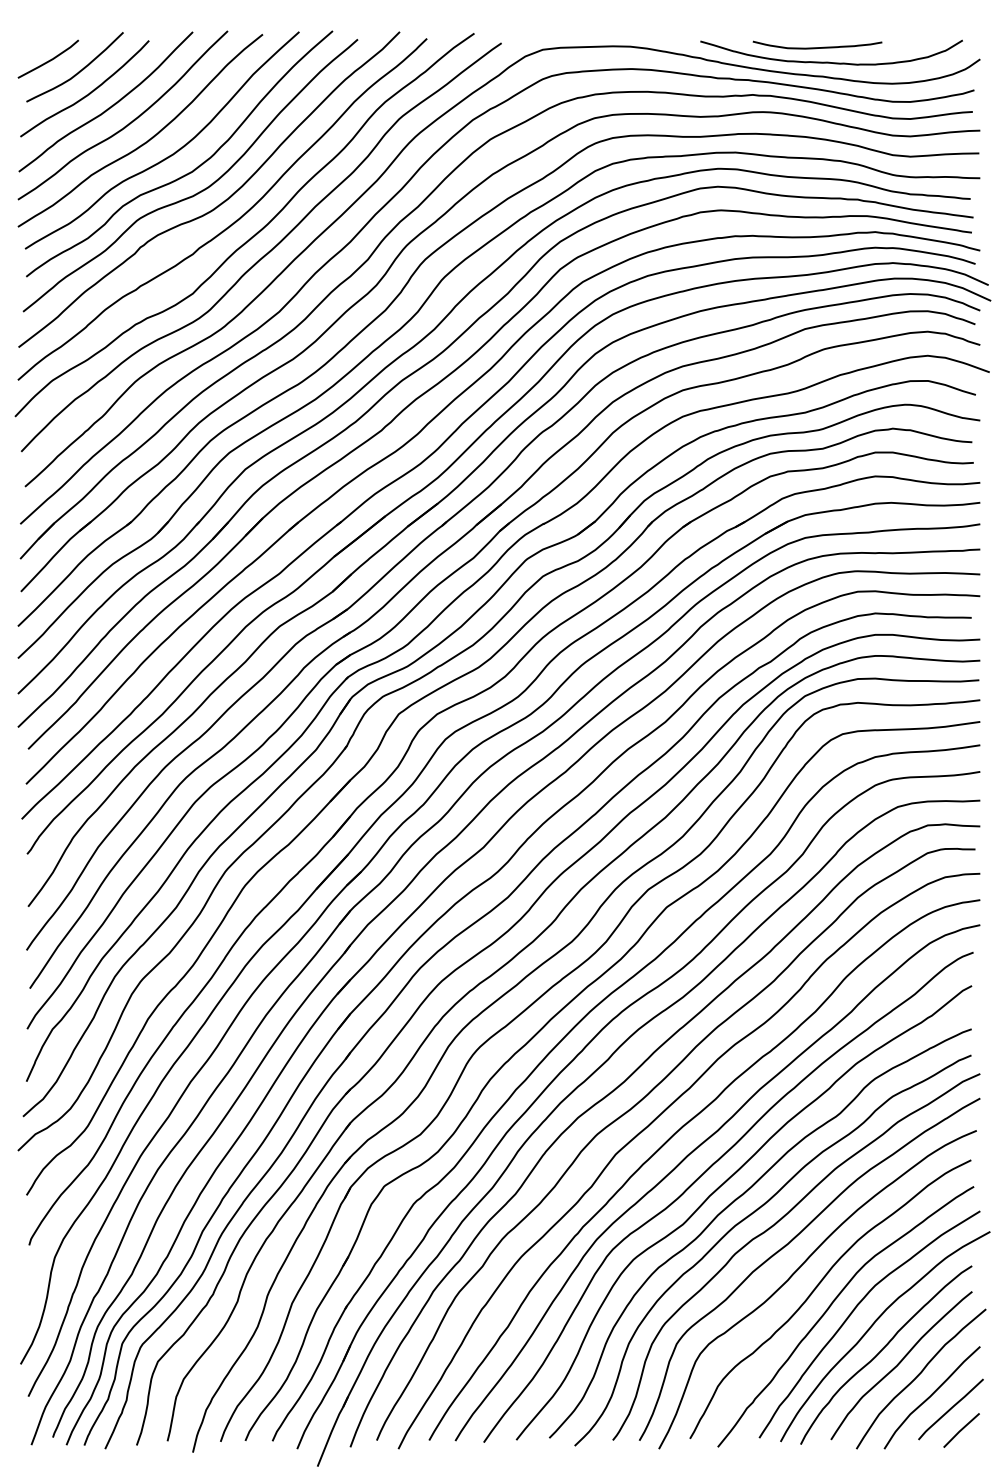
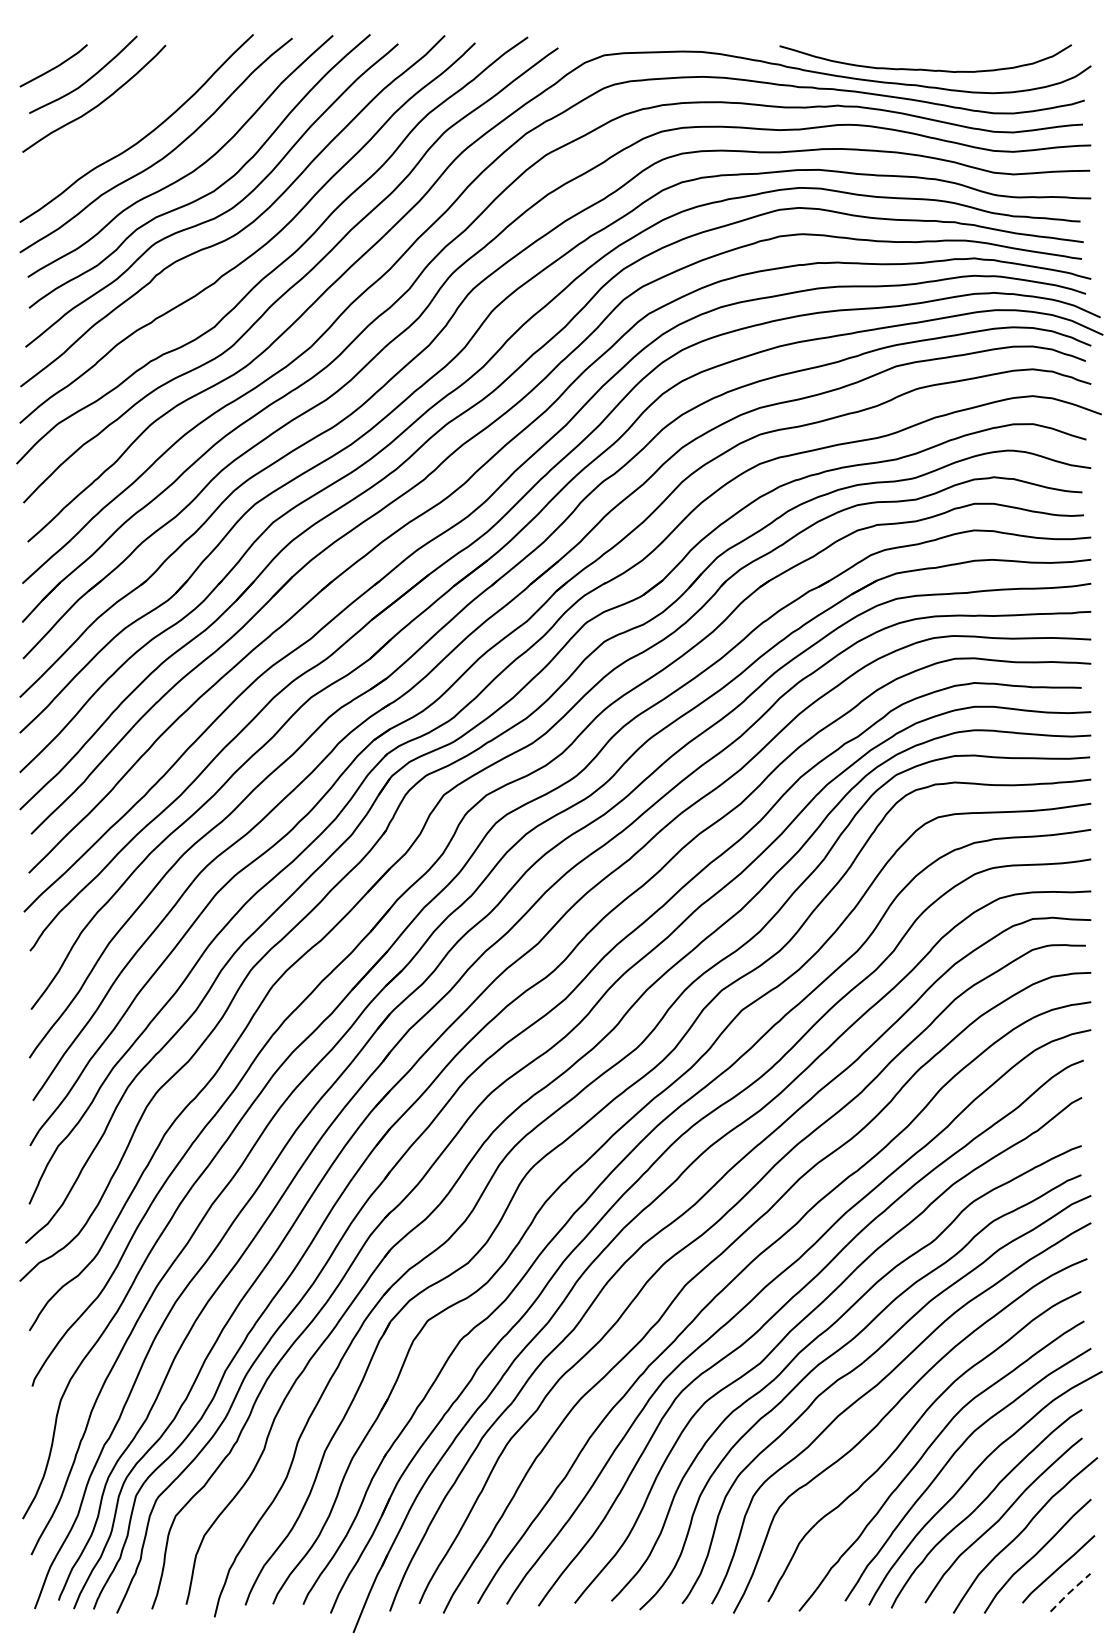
curve: (817, 47) -> (910, 52), removed
curve: (108, 107) -> (120, 119), removed
line: (960, 1430) -> (1069, 1592), solid -> dashed

